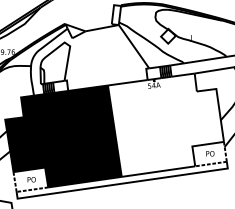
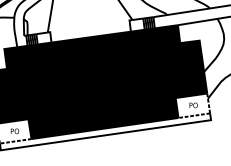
fill: (165, 124) -> (148, 76), added

